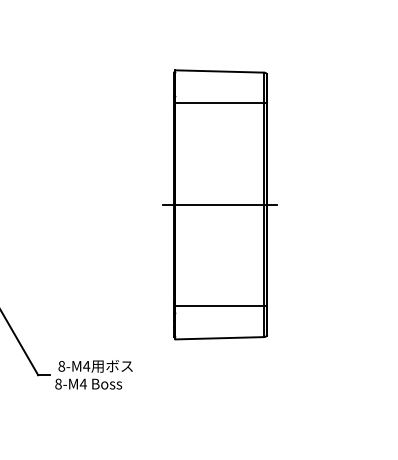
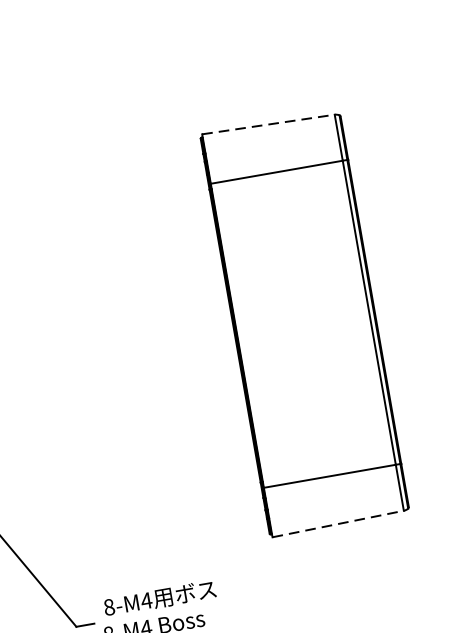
line: (220, 71) -> (269, 124), solid -> dashed
line: (220, 204) -> (304, 323), removed
line: (220, 338) -> (339, 524), solid -> dashed

